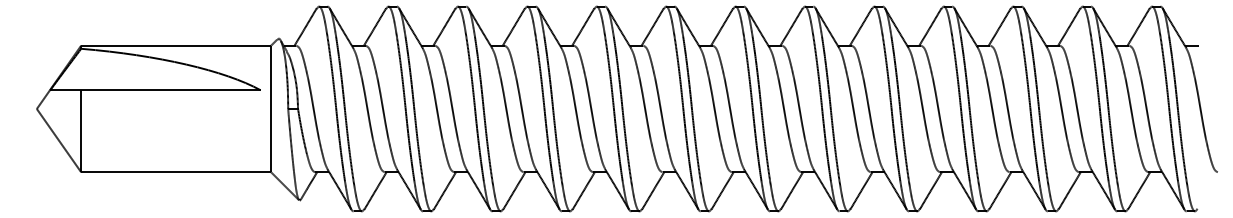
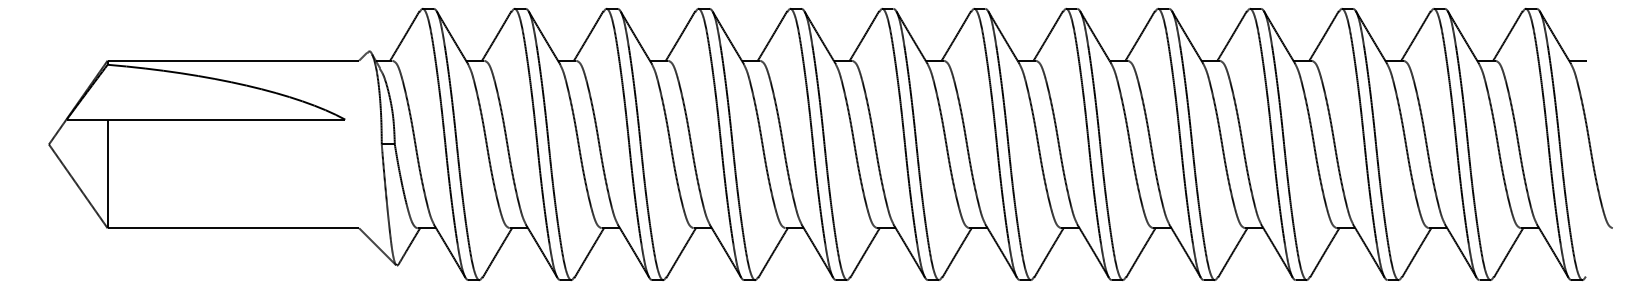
line: (271, 109) -> (359, 144), removed

